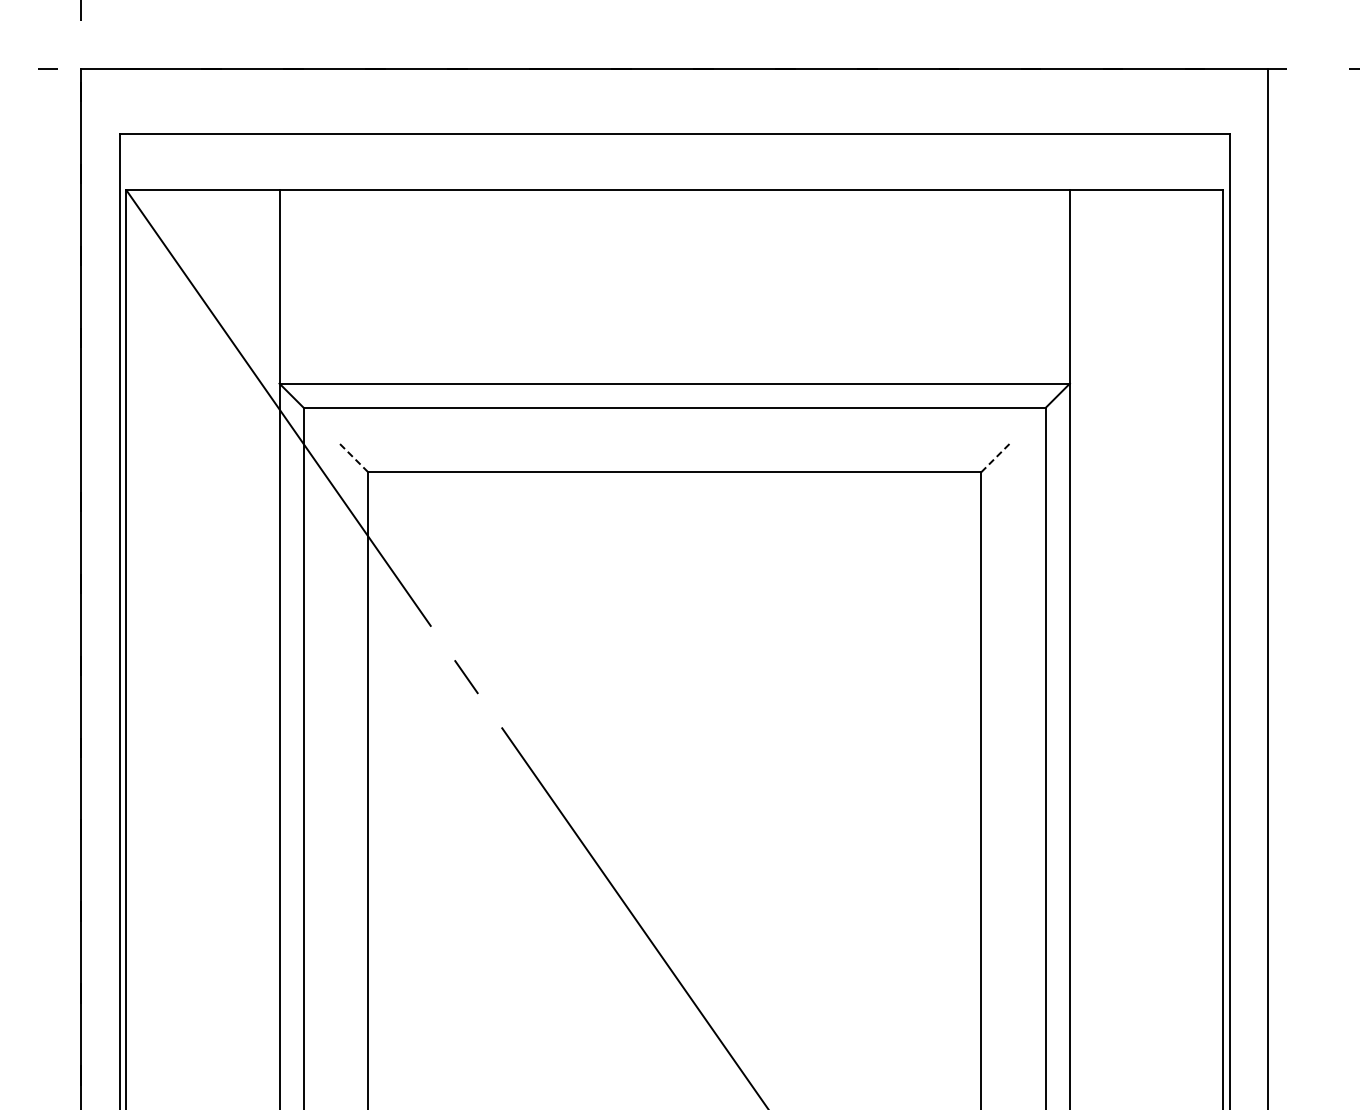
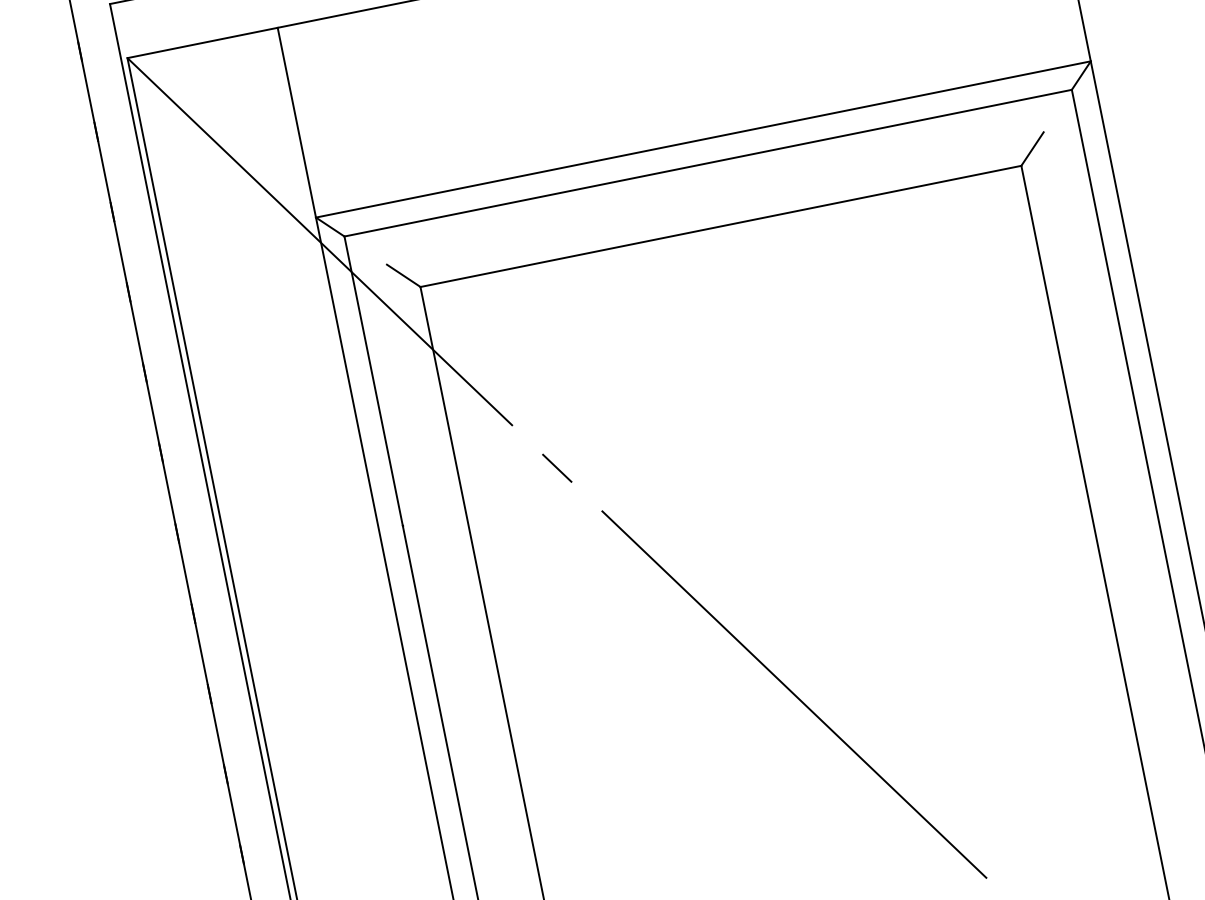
line: (353, 457) -> (403, 275), dashed -> solid
line: (995, 457) -> (1032, 148), dashed -> solid

